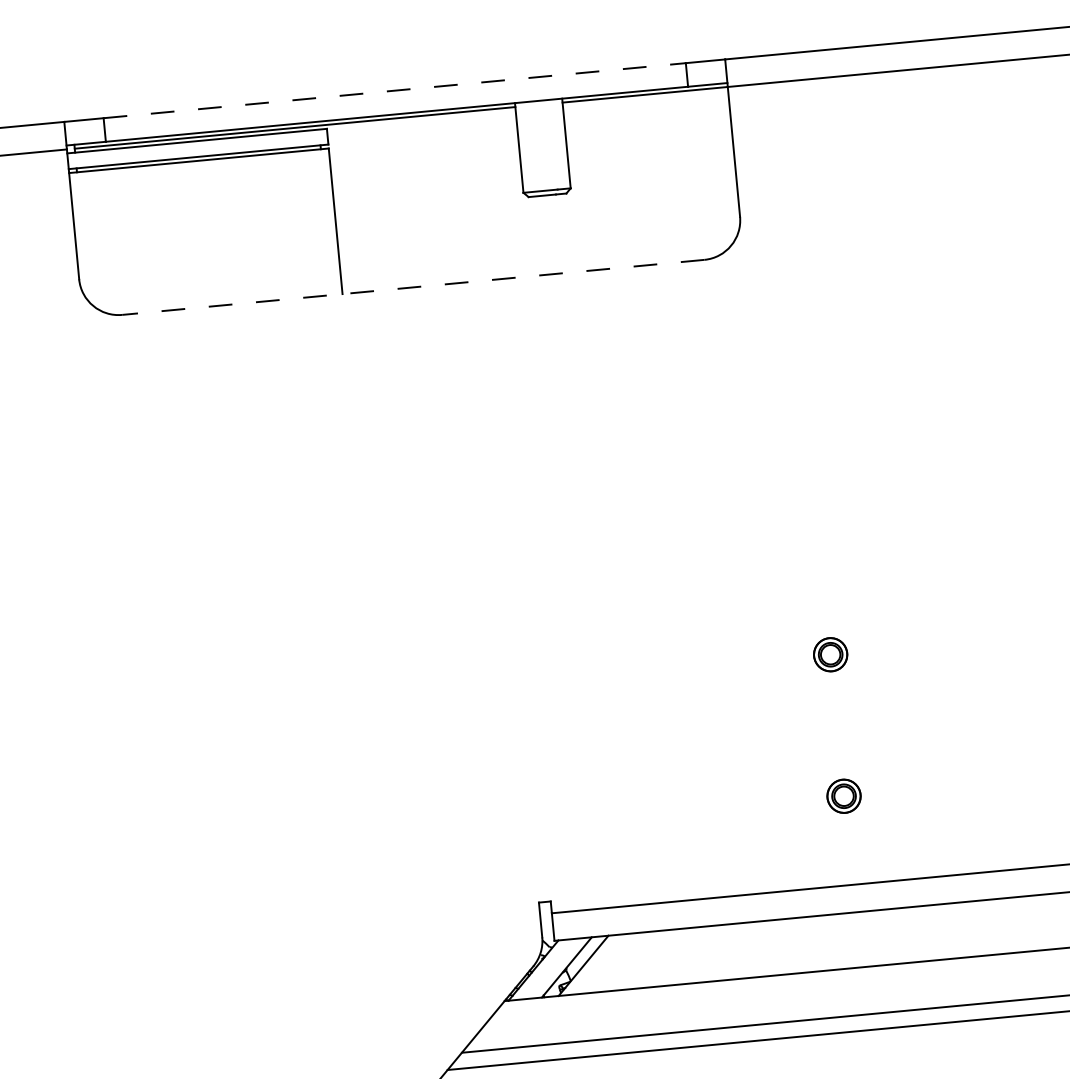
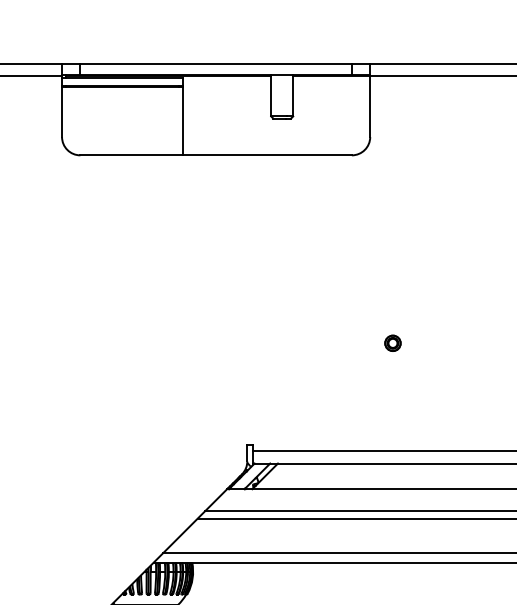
line: (395, 90) -> (216, 63), dashed -> solid
line: (414, 287) -> (216, 155), dashed -> solid
part: (842, 794) -> (392, 408), removed

